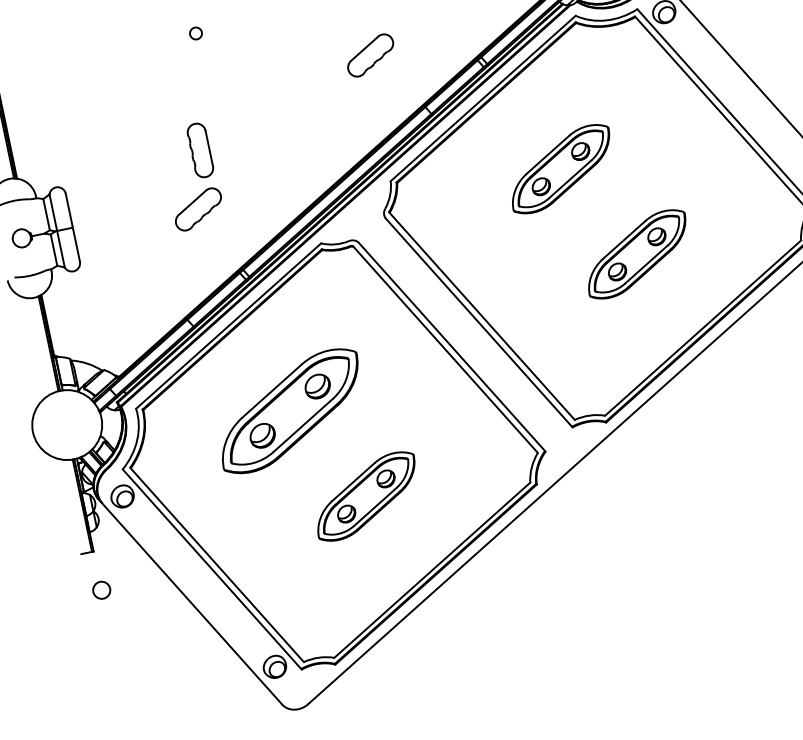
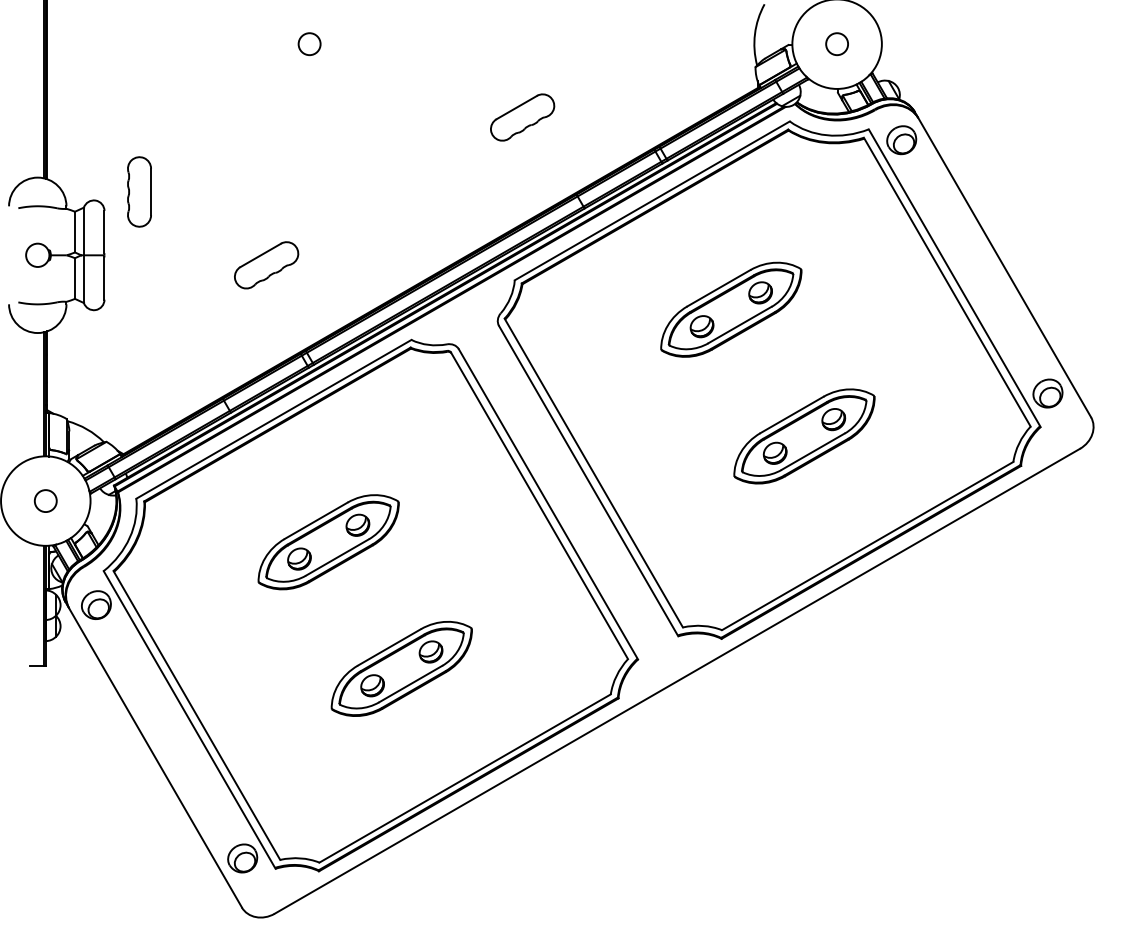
circle: (195, 33) -> (309, 44), size x1.43
part: (200, 150) -> (139, 191), moved
part: (290, 411) -> (328, 542), size x0.71
circle: (101, 589) -> (45, 500), moved

